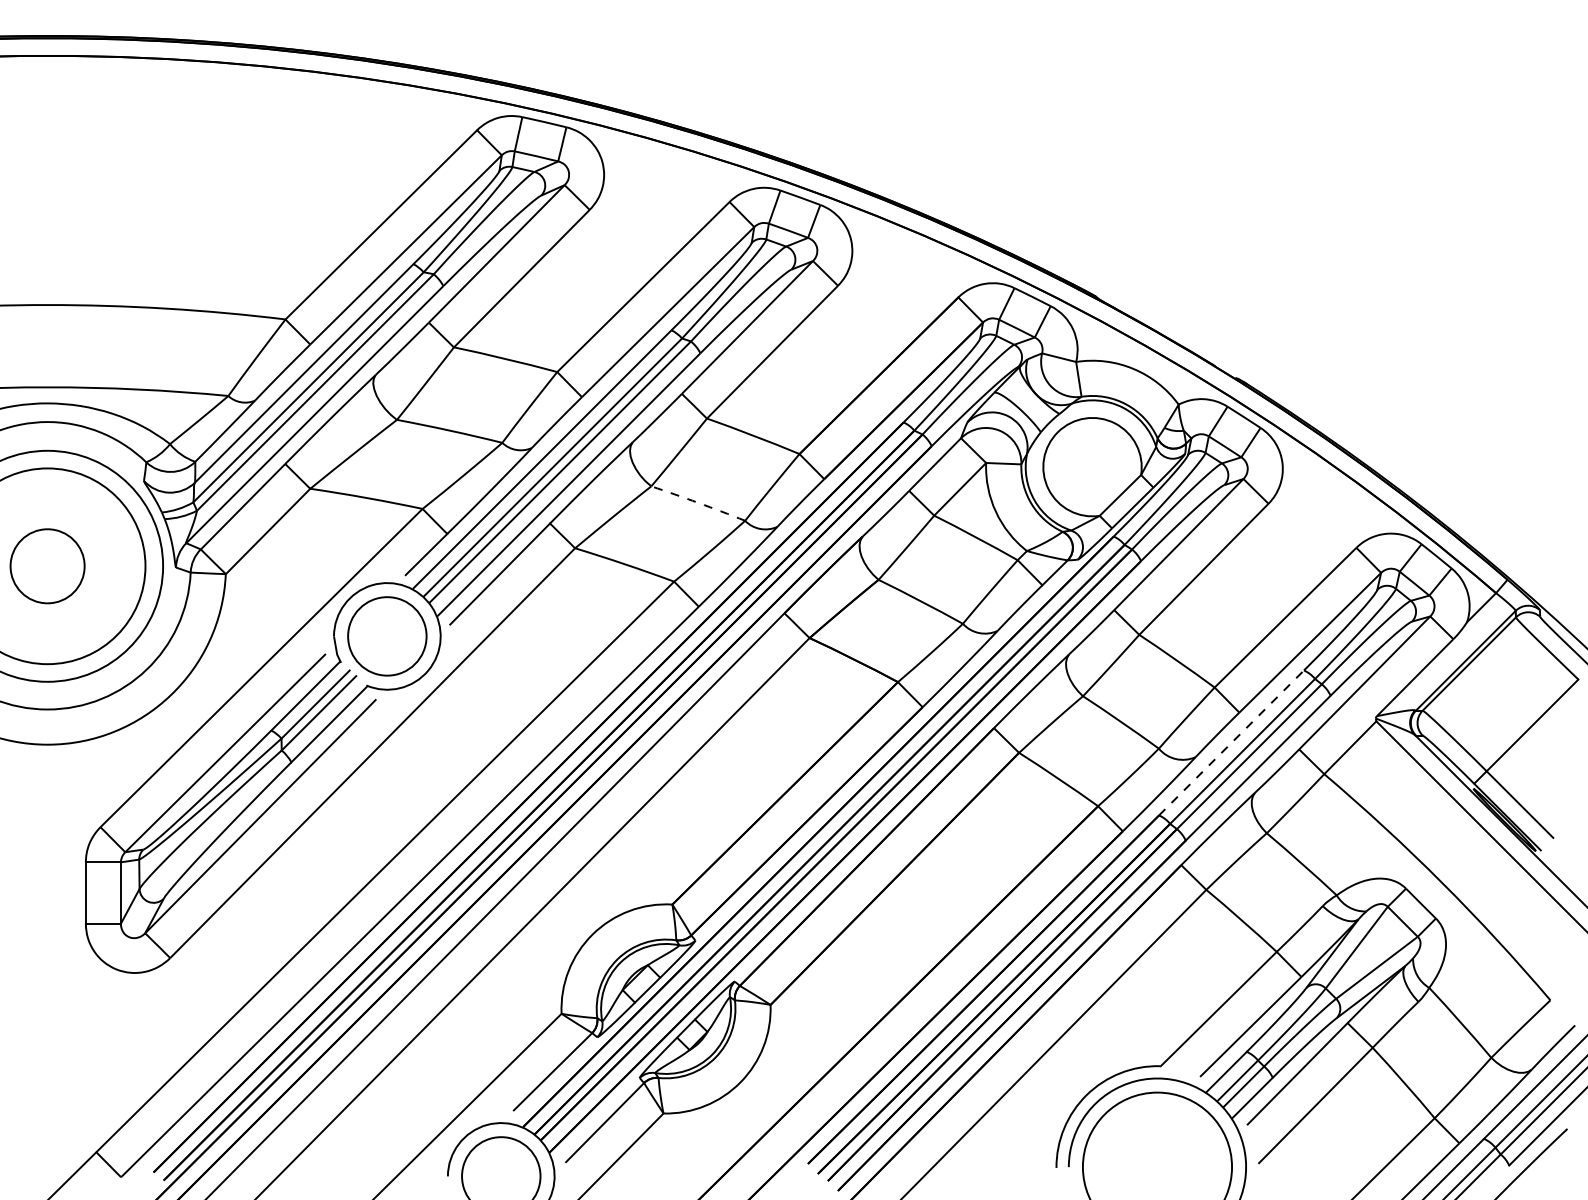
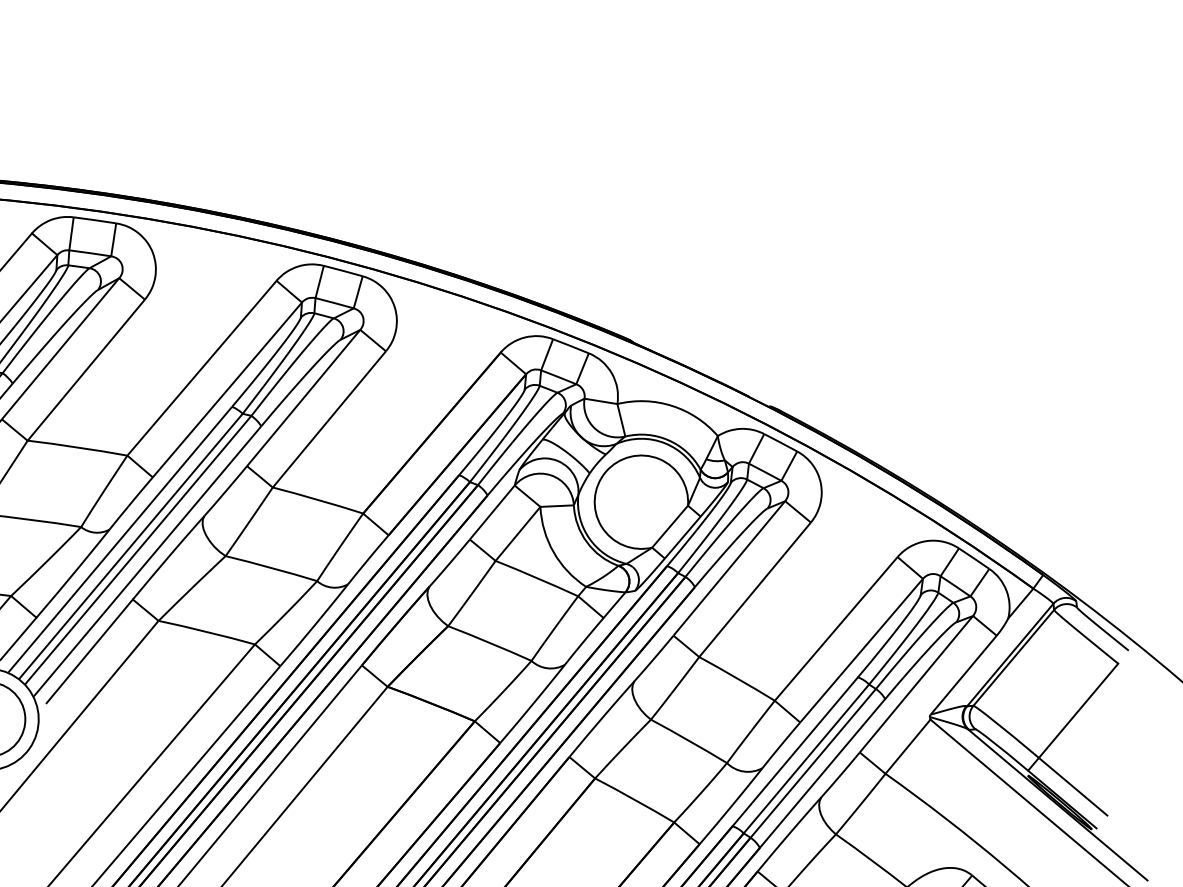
arc: (698, 502) -> (271, 567), dashed -> solid
line: (1231, 742) -> (795, 751), dashed -> solid

